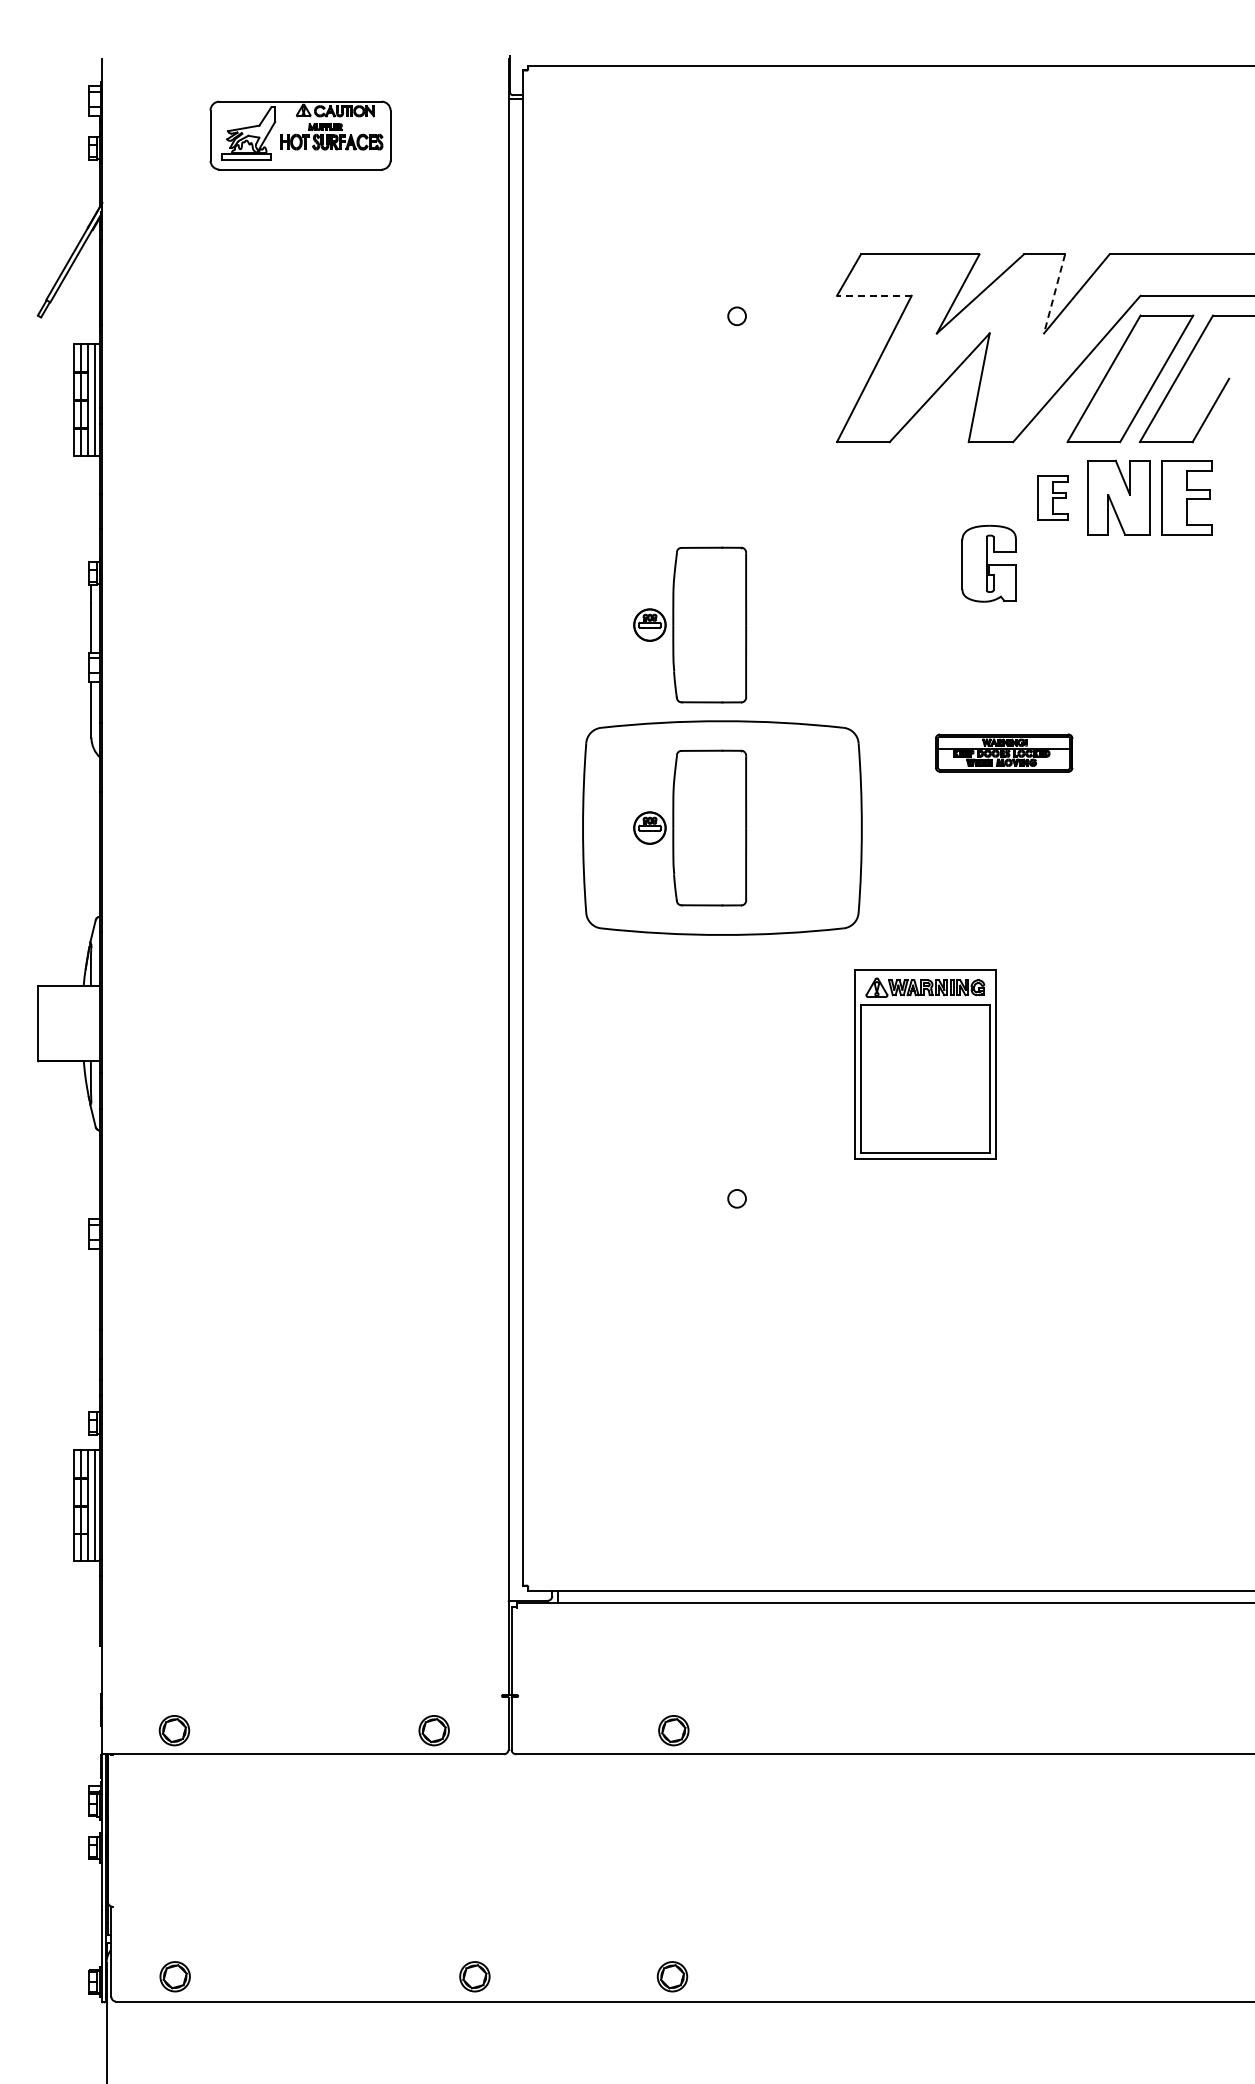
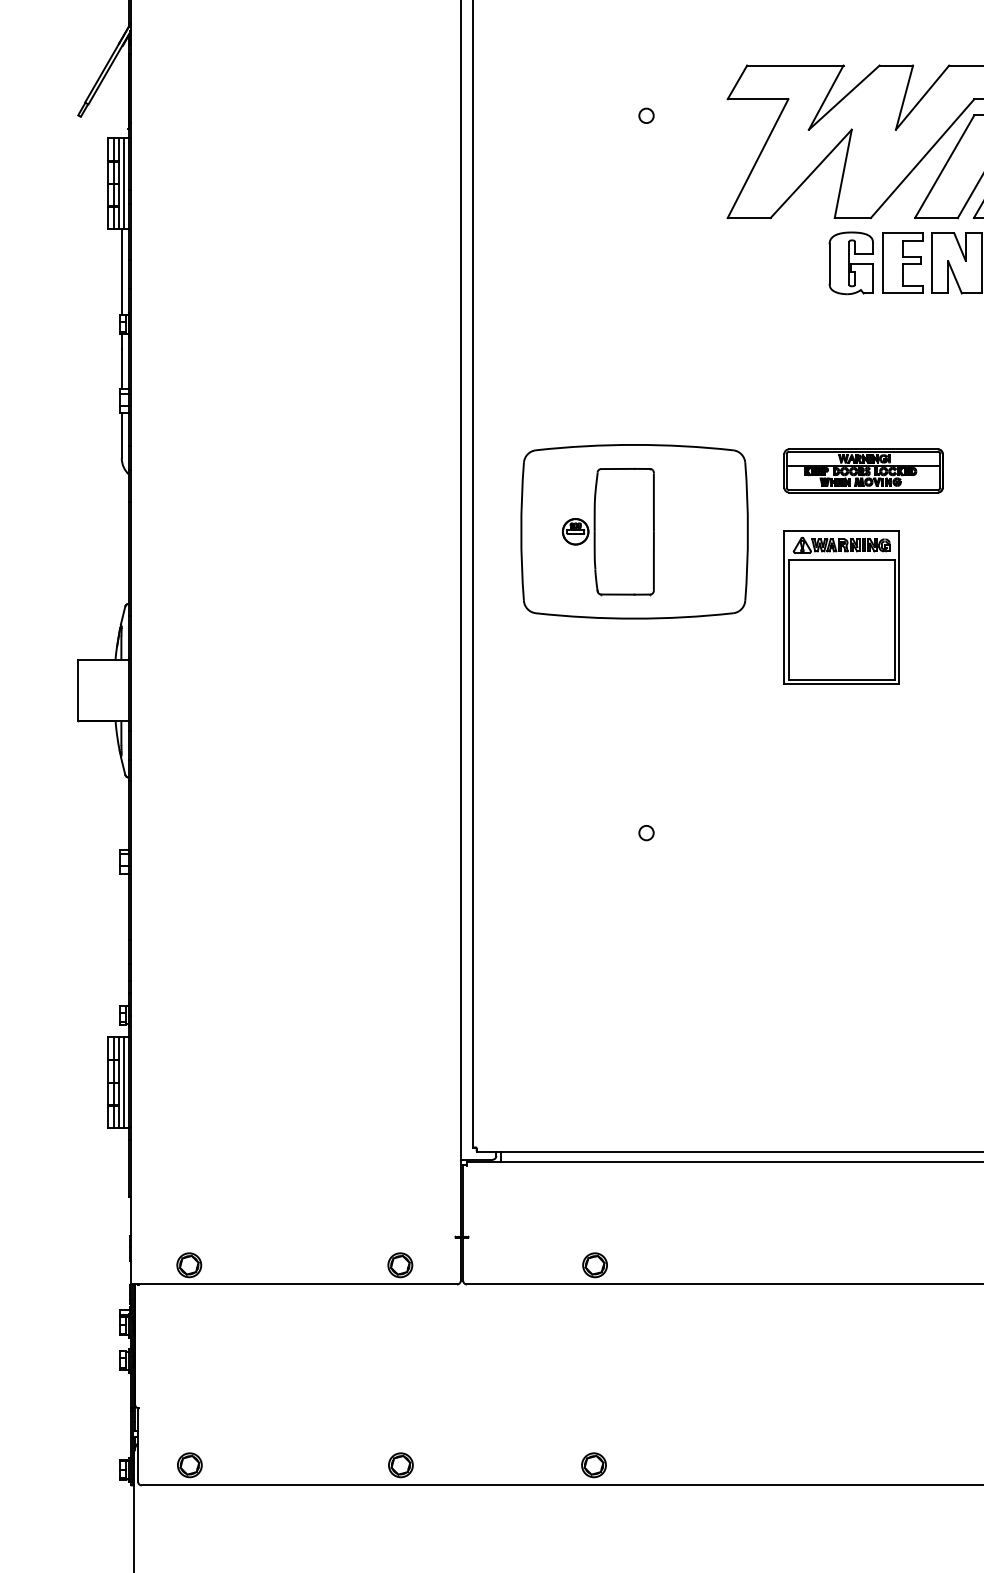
line: (1054, 293) -> (904, 97), dashed -> solid
line: (873, 295) -> (757, 98), dashed -> solid
part: (1052, 497) -> (902, 263), size x1.67
line: (91, 508) -> (121, 272), added
part: (988, 563) -> (850, 263), moved
part: (690, 624) -> (608, 366), removed
part: (1003, 752) -> (863, 470), size x1.43
part: (925, 1064) -> (841, 607), moved
part: (474, 1976) -> (400, 1465), moved

